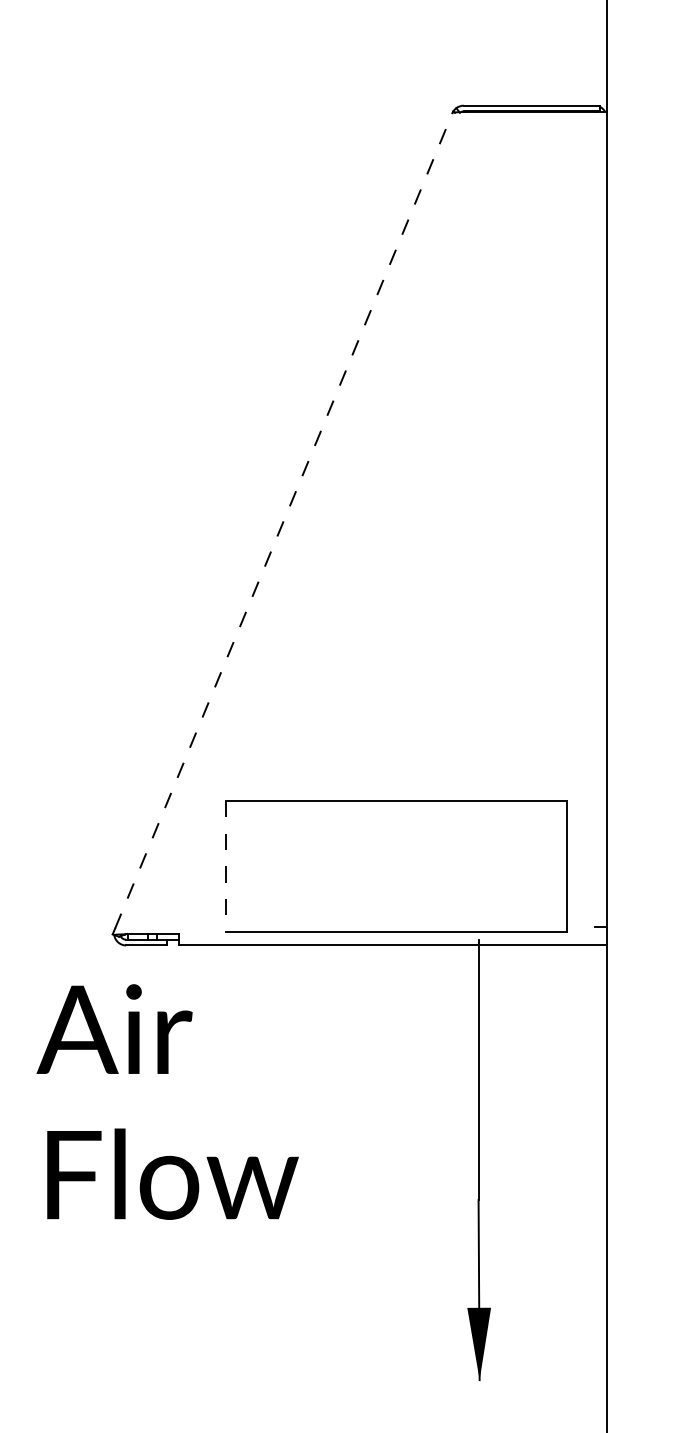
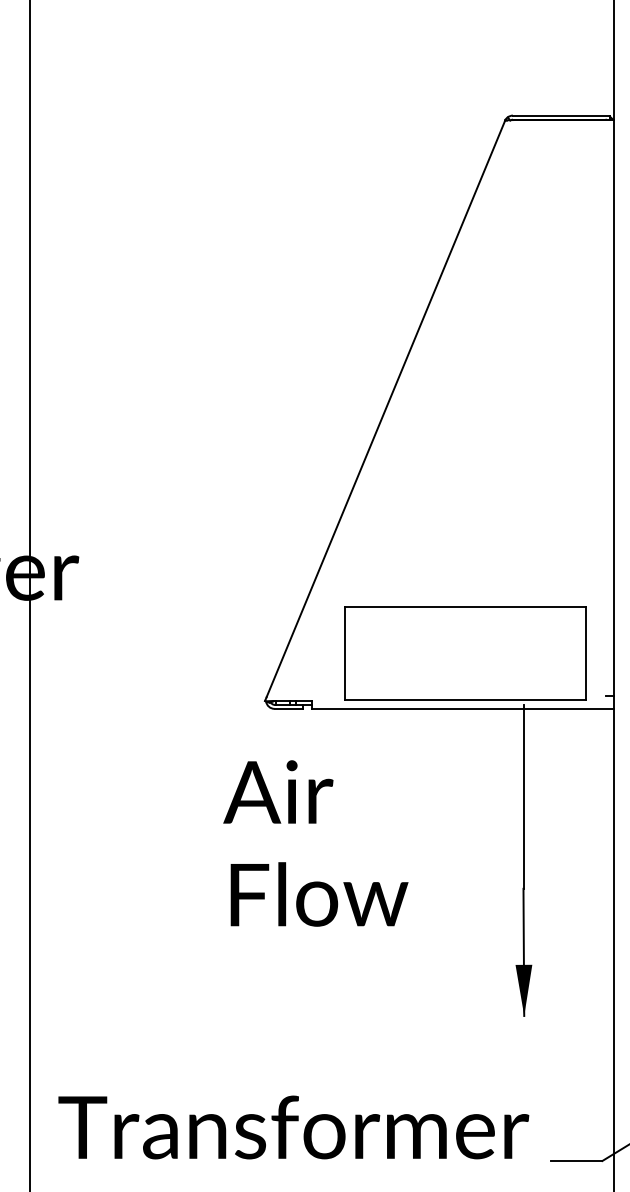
line: (283, 520) -> (385, 408), dashed -> solid
line: (226, 867) -> (345, 653), dashed -> solid
text: (167, 1102) -> (315, 843), moved

